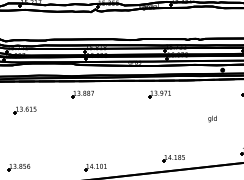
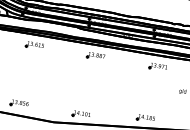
part: (82, 94) -> (95, 56), moved
part: (159, 94) -> (157, 66), moved
part: (24, 110) -> (34, 45), moved

